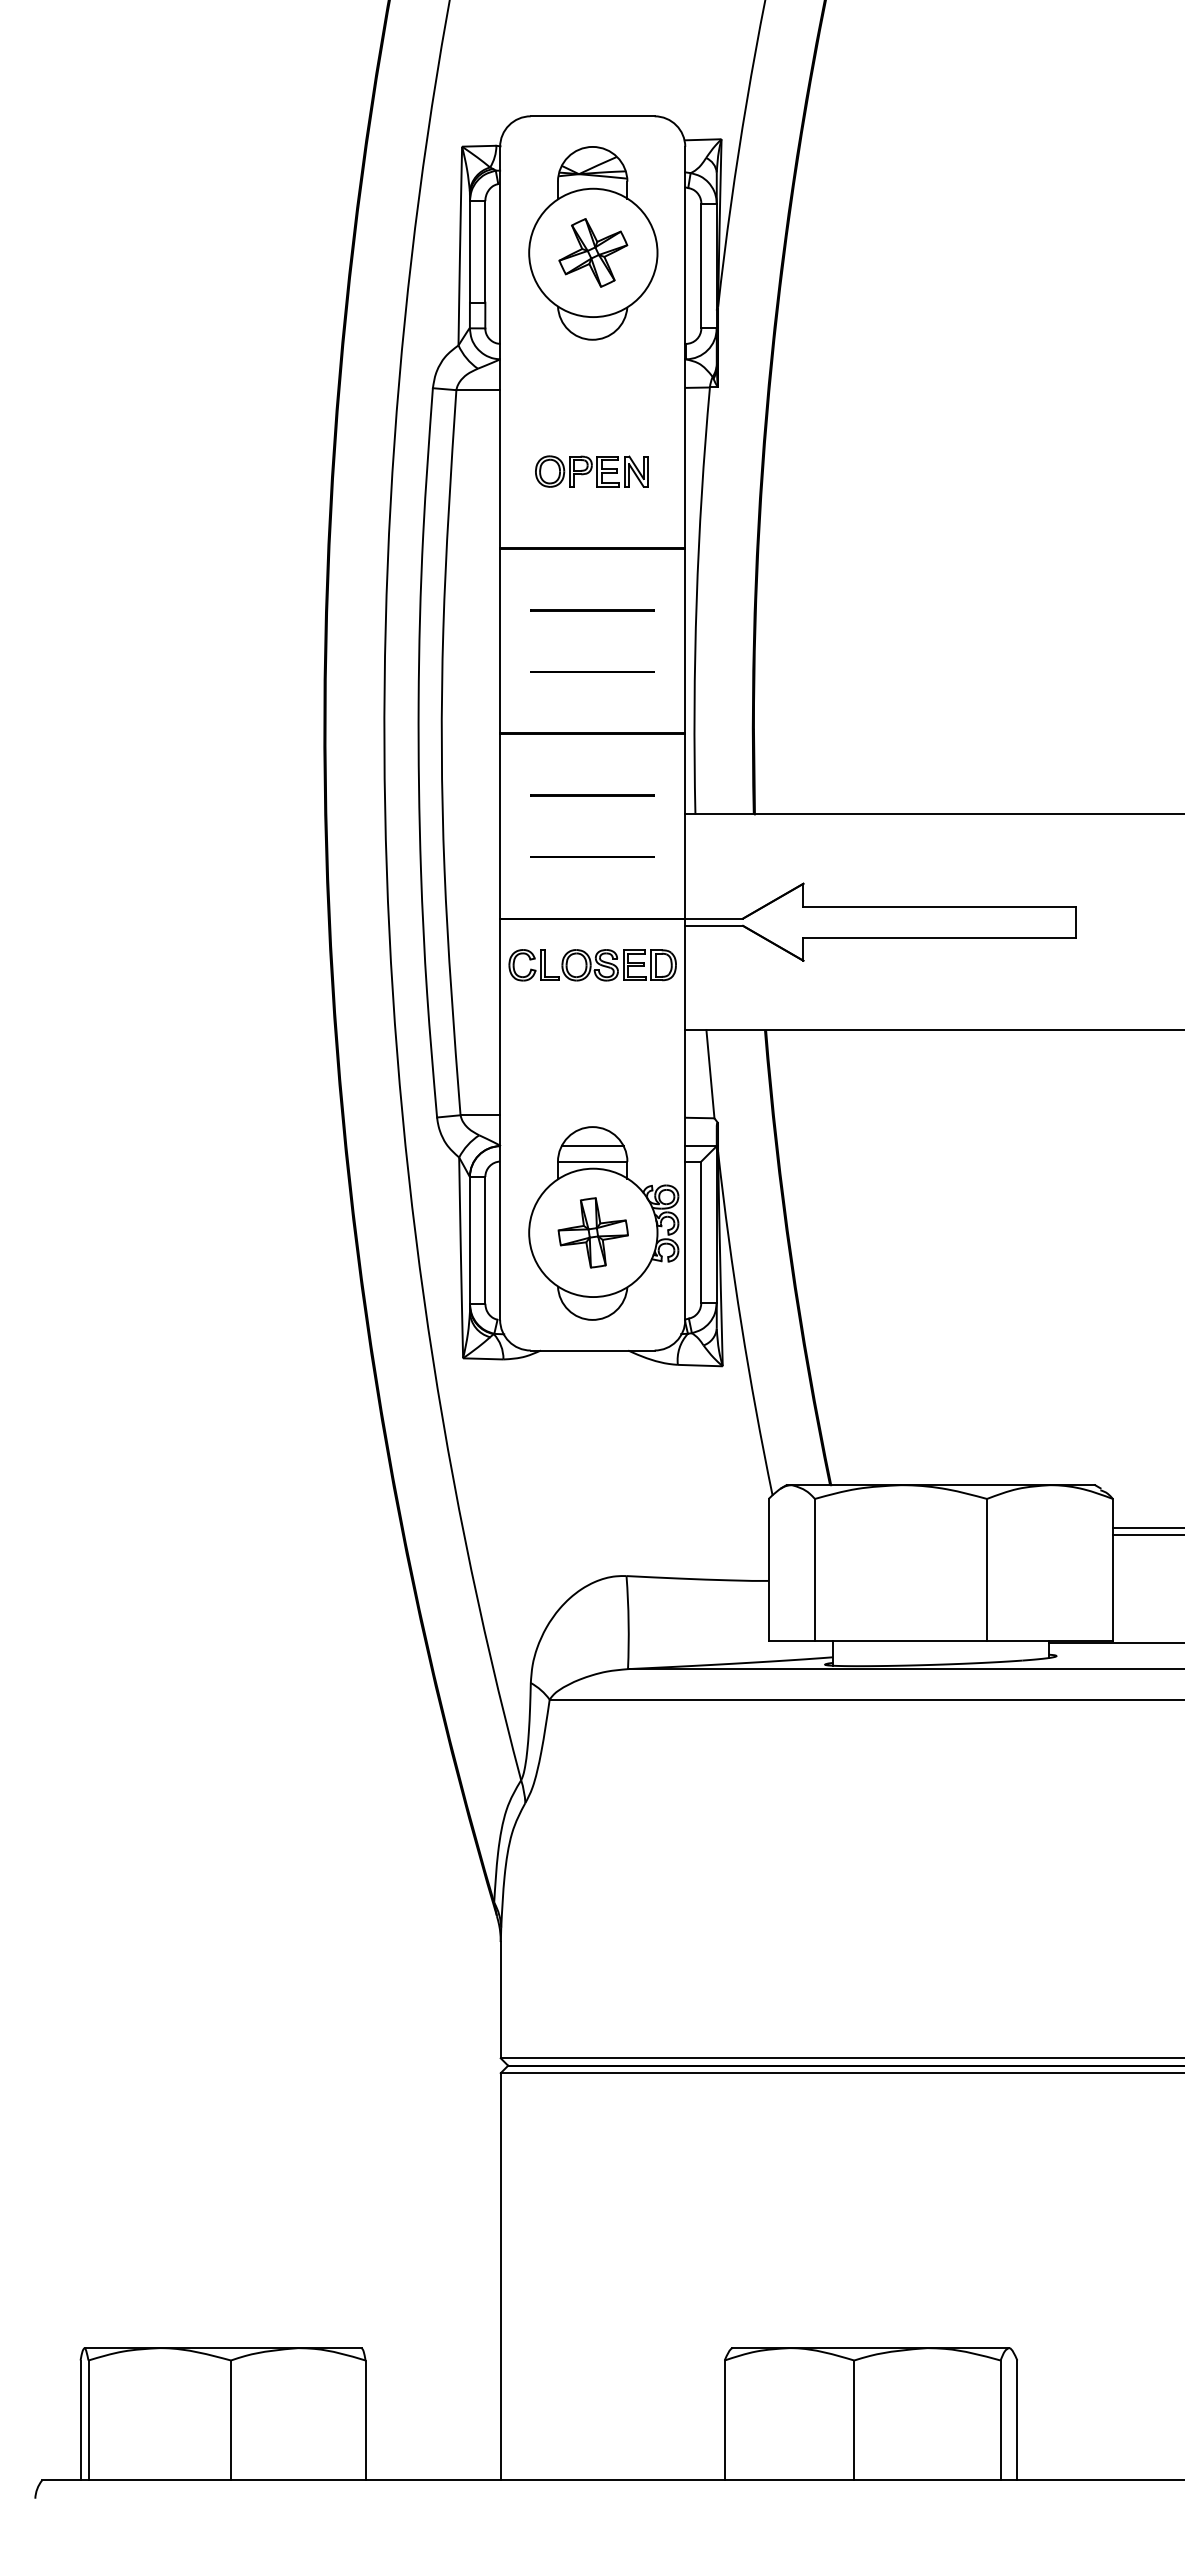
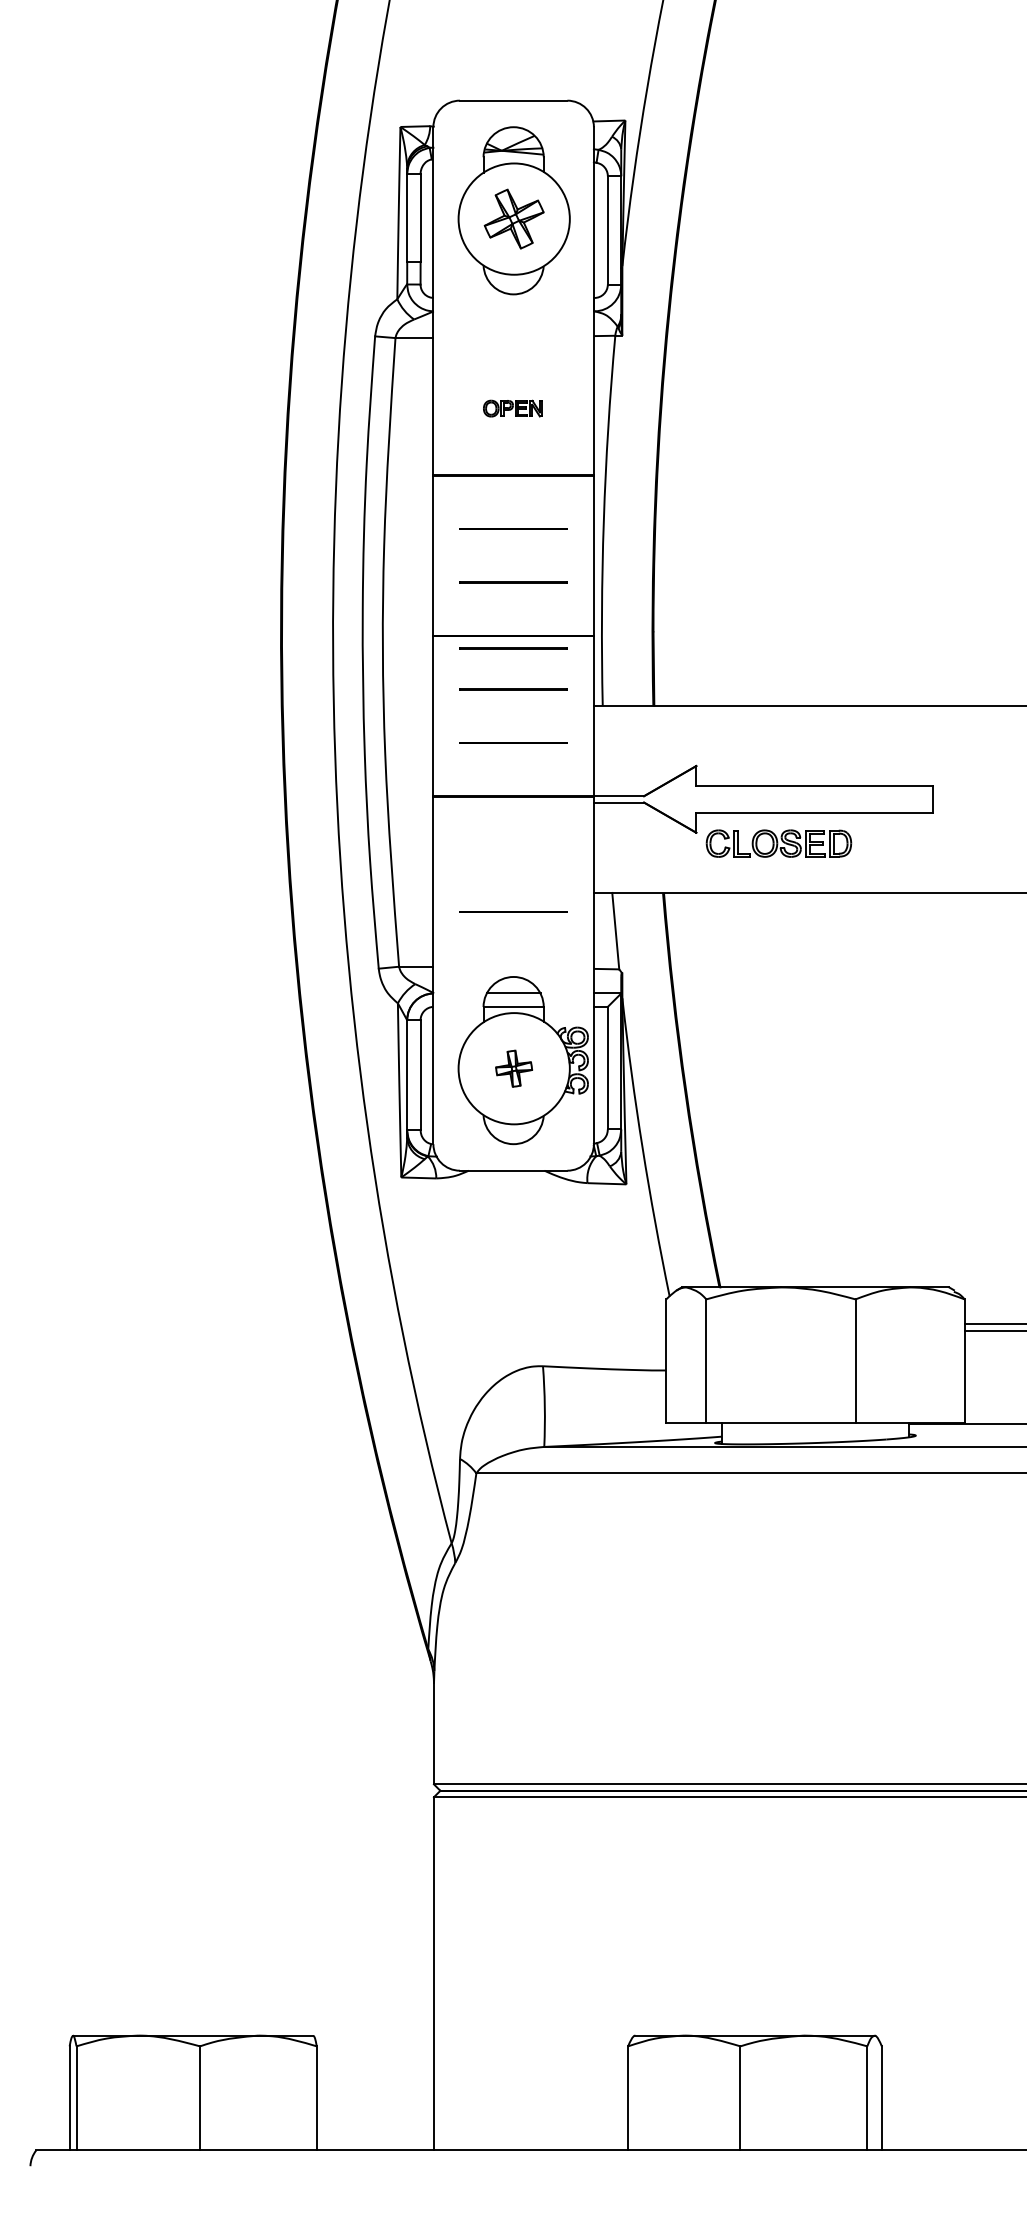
part: (591, 471) -> (512, 408), size x0.6
line: (592, 748) -> (513, 648), added
part: (592, 965) -> (778, 843), moved
line: (592, 1051) -> (513, 911), added
part: (592, 1232) -> (513, 1068), size x0.6

